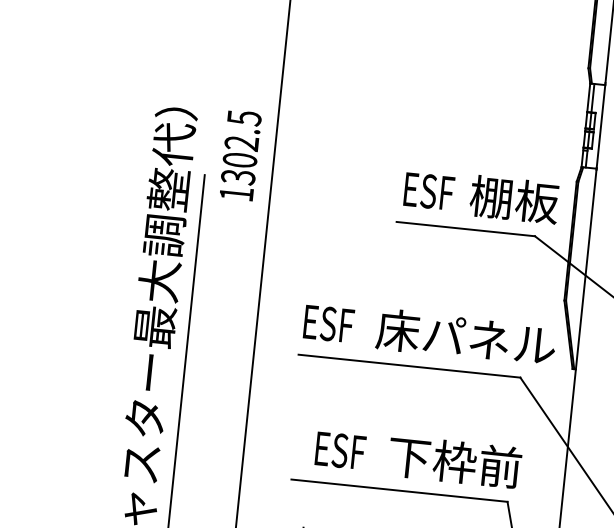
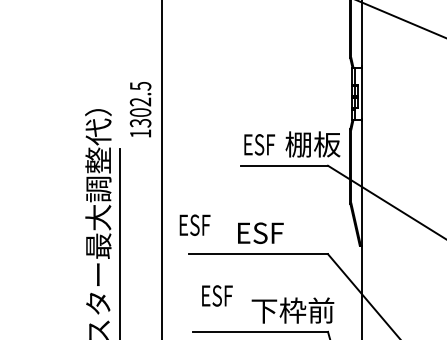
text: (240, 155) -> (140, 109), moved
text: (328, 322) -> (194, 224), moved
text: (465, 336) -> (291, 232), 床パネル -> ESF
text: (340, 450) -> (217, 295), moved

